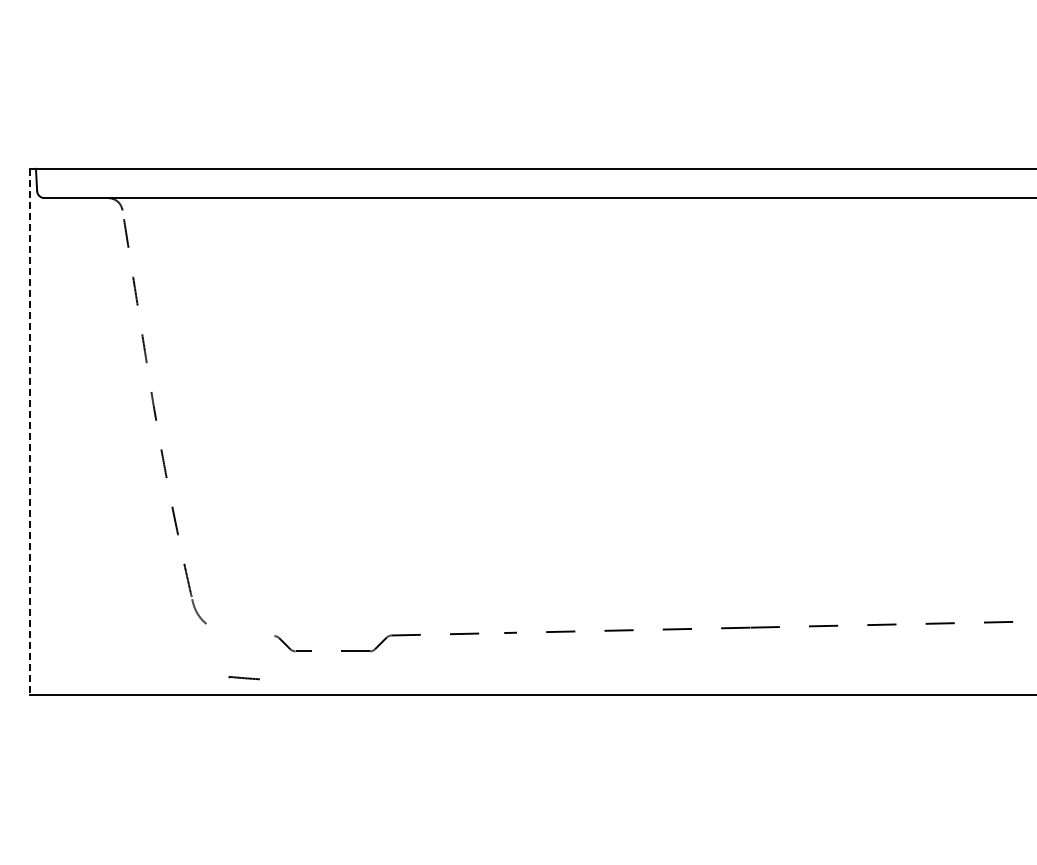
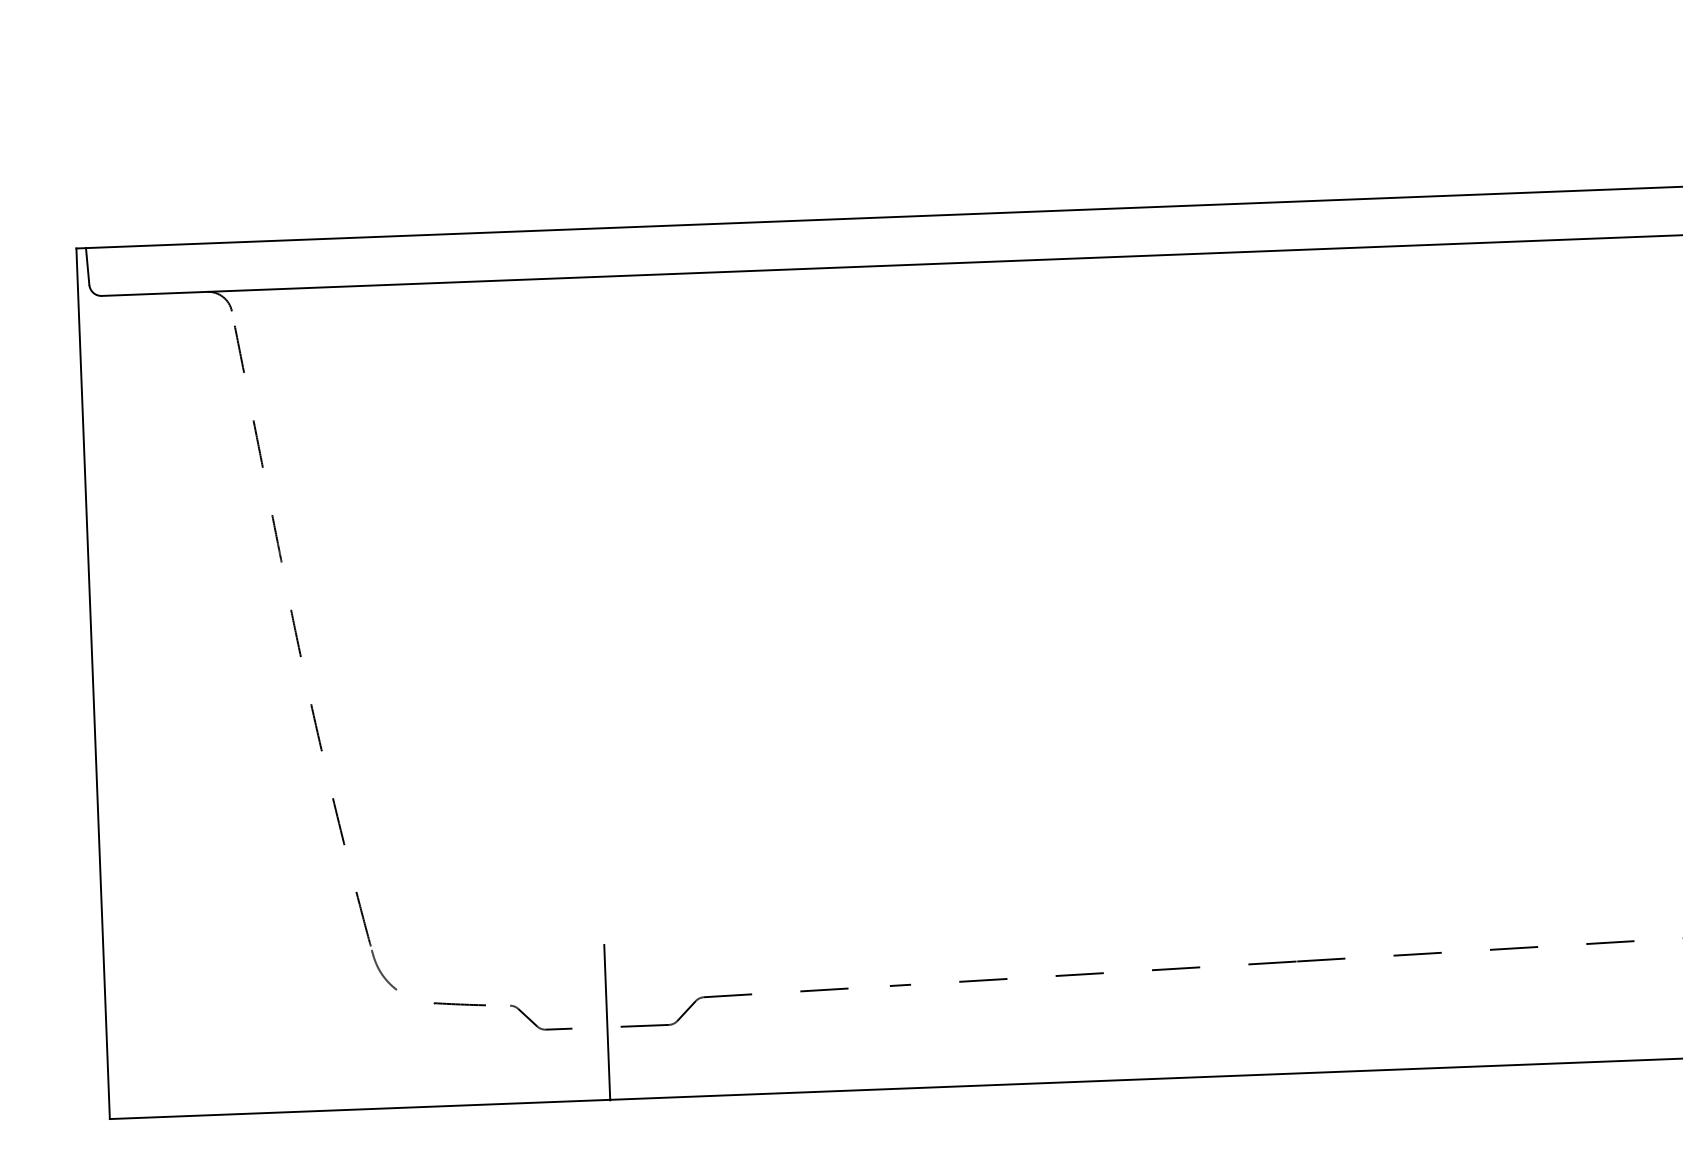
line: (30, 432) -> (93, 684), dashed -> solid
line: (332, 648) -> (606, 1022), added
line: (243, 678) -> (458, 1005), moved

